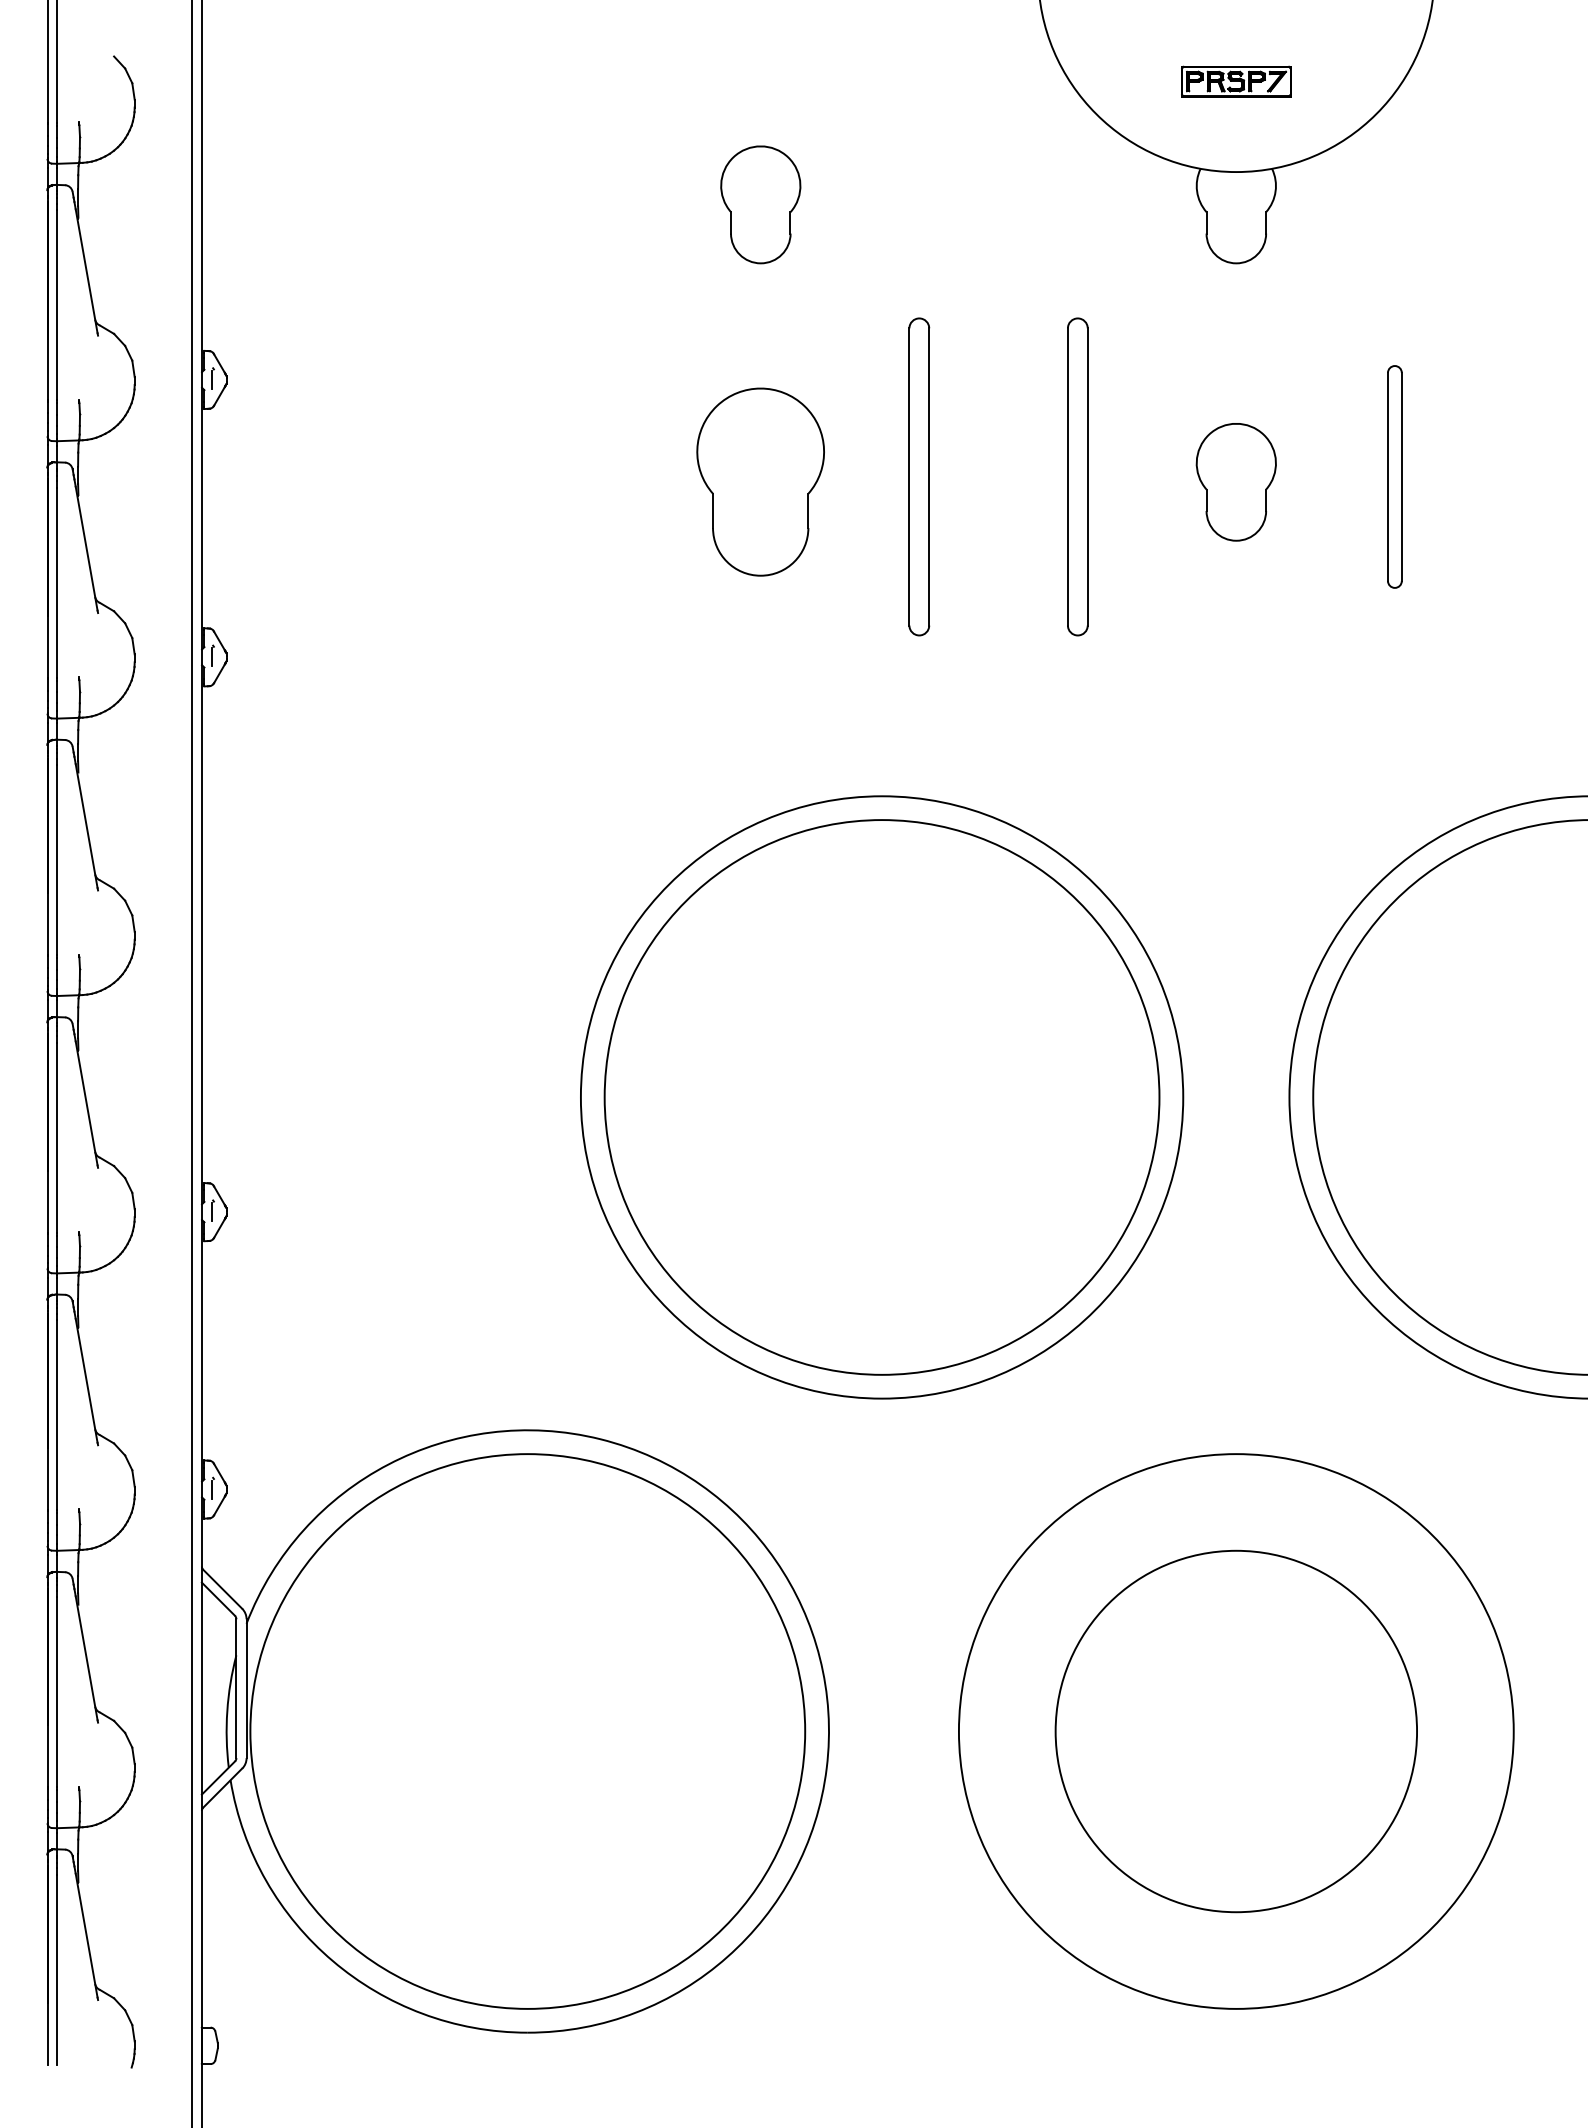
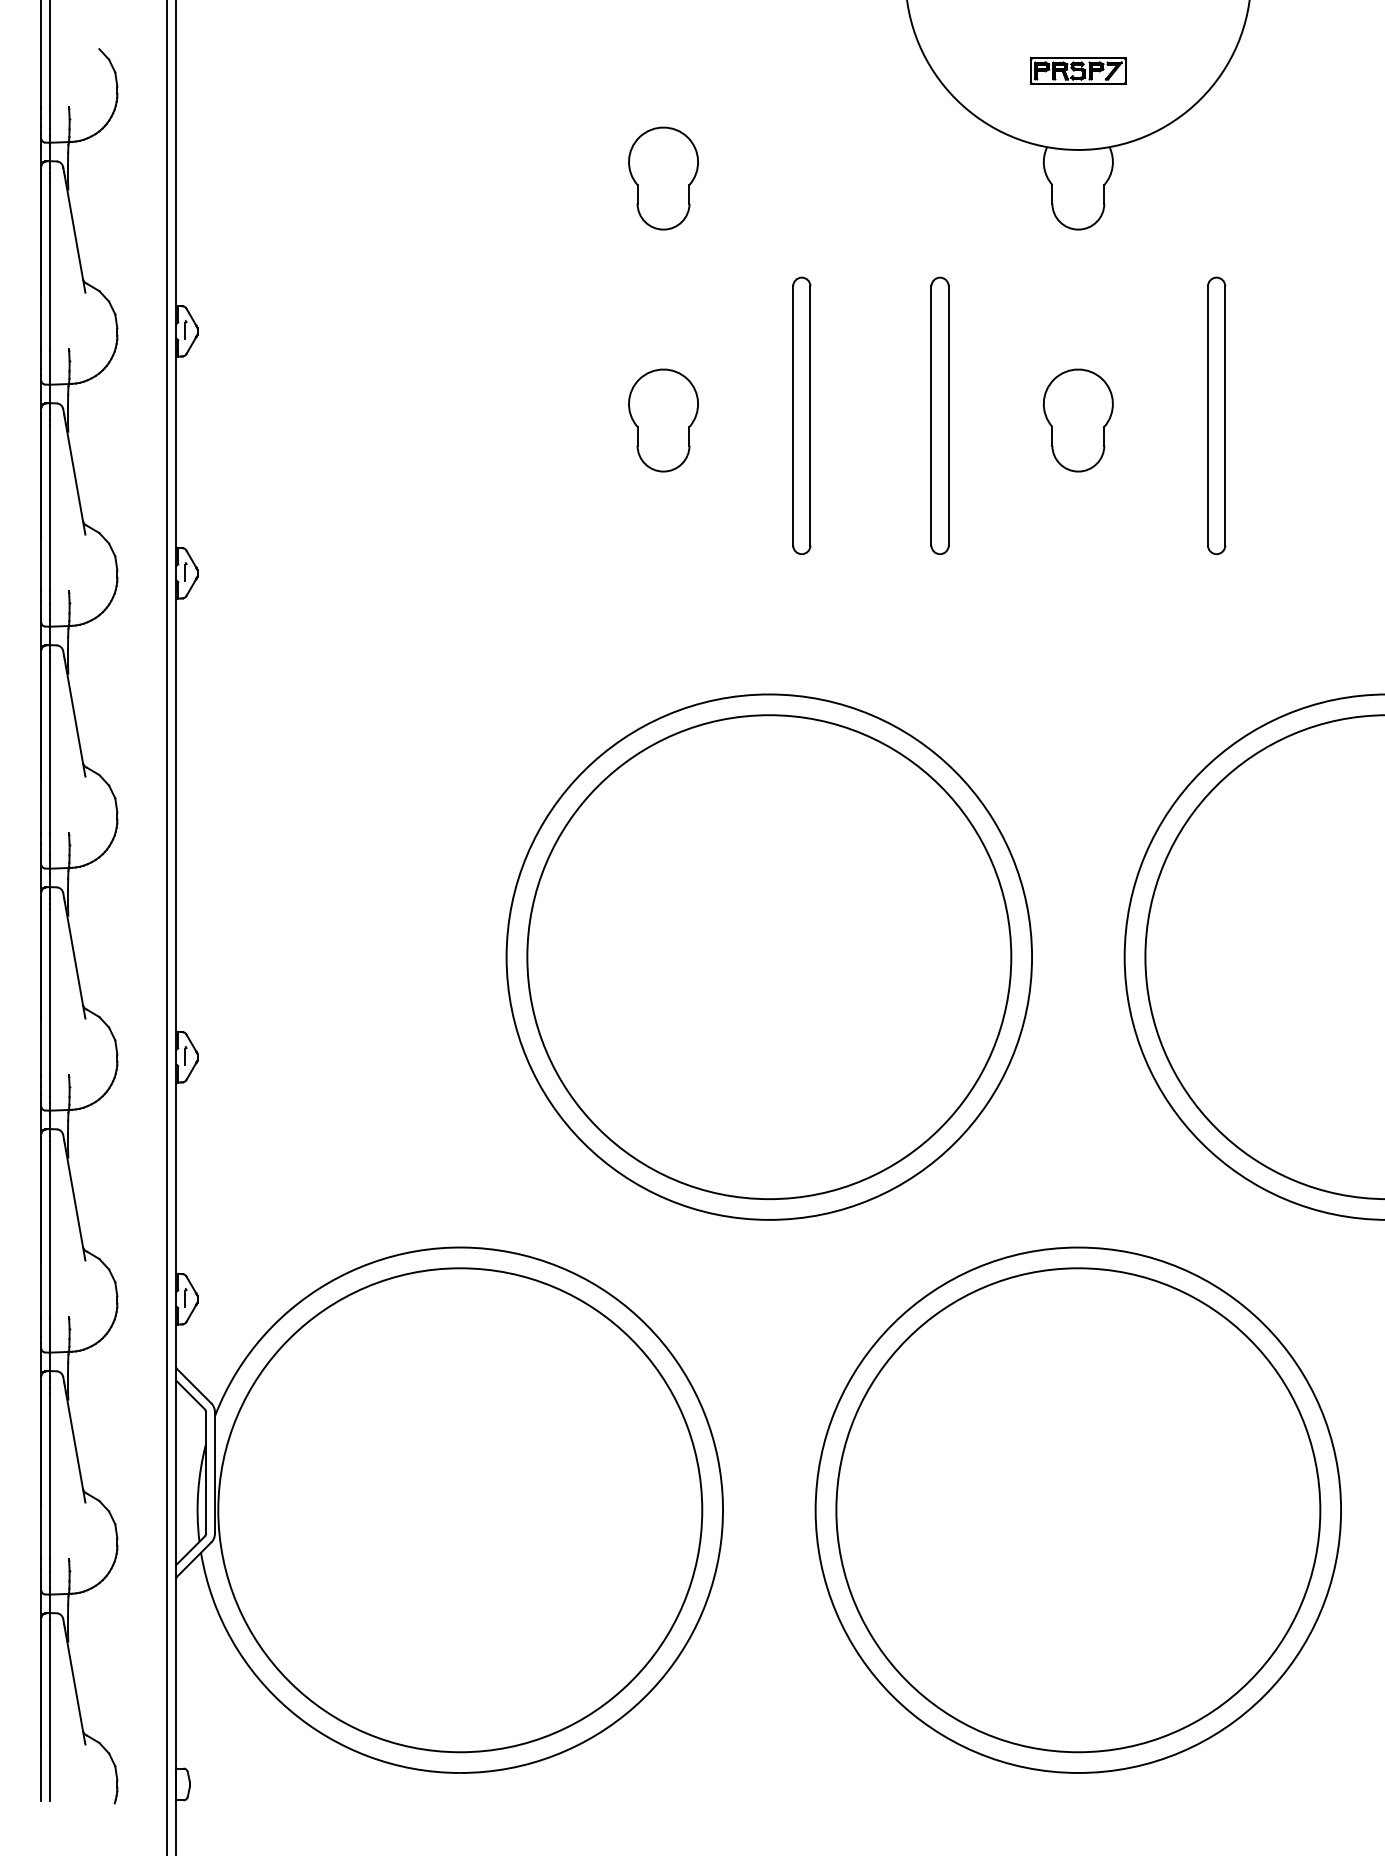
part: (1394, 476) -> (1216, 415), size x1.43
part: (760, 482) -> (663, 420), size x0.62
circle: (1236, 1731) -> (1078, 1510), size x1.67

